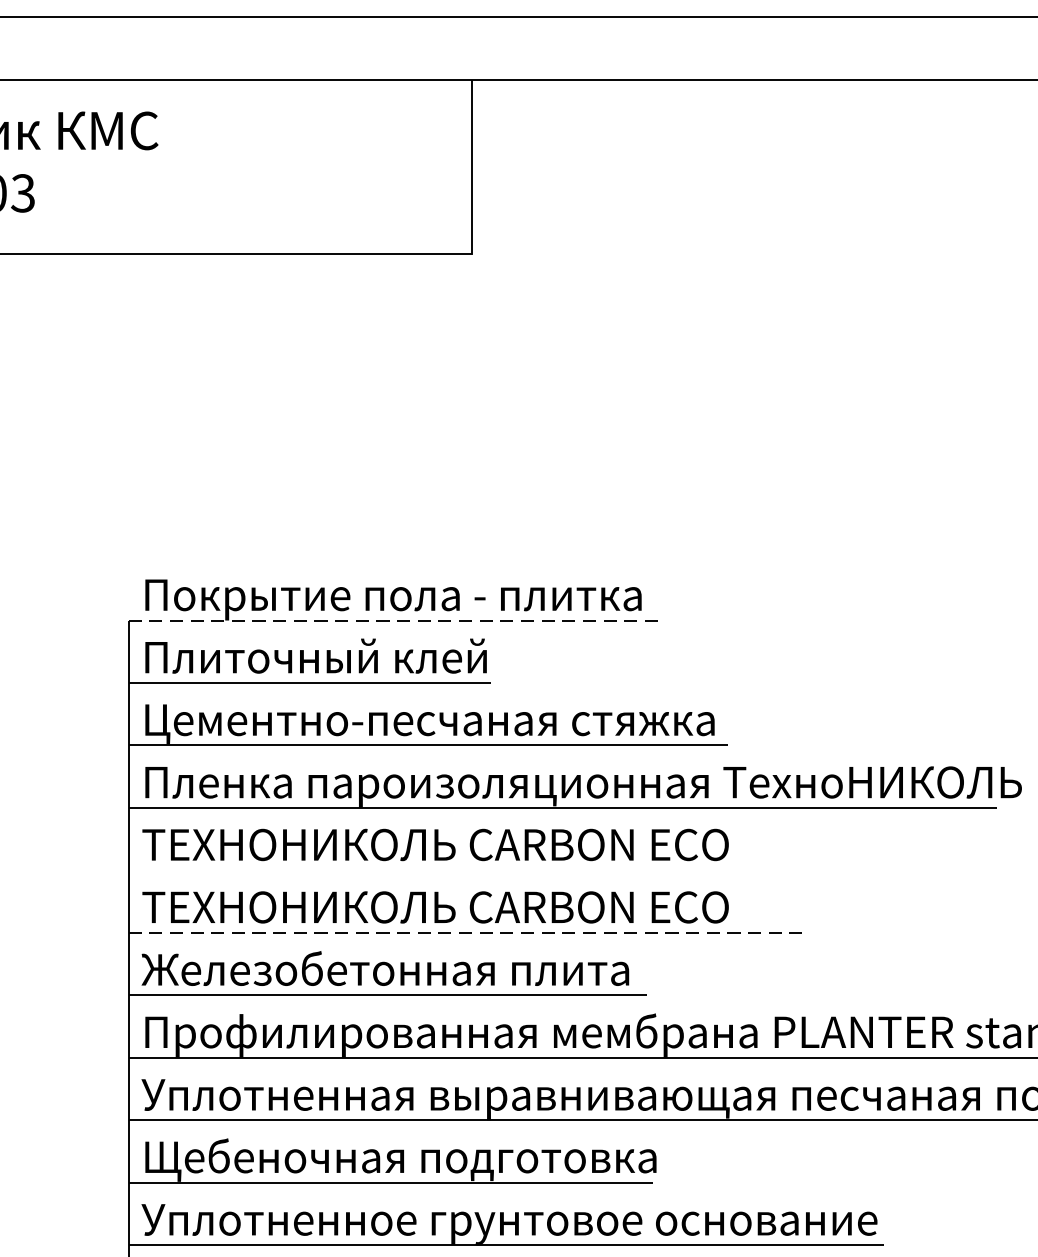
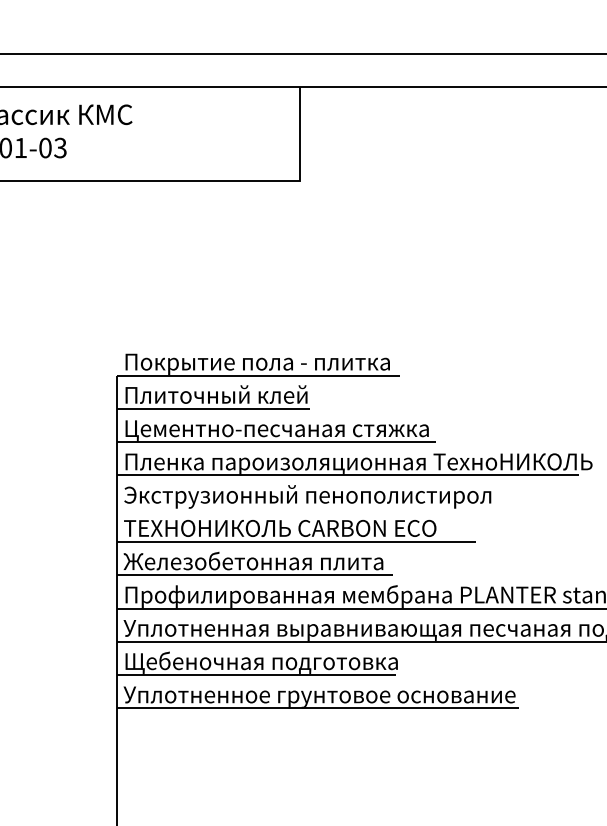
line: (394, 620) -> (258, 375), dashed -> solid
text: (486, 847) -> (307, 496), ТЕХНОНИКОЛЬ CARBON ECO -> Экструзионный пенополистирол
line: (466, 933) -> (296, 542), dashed -> solid

